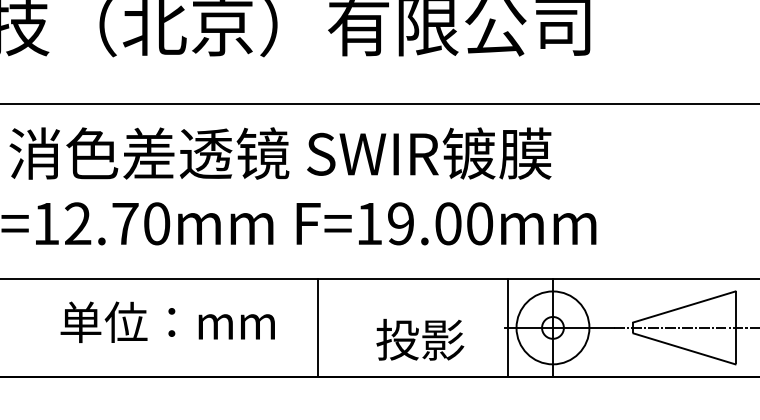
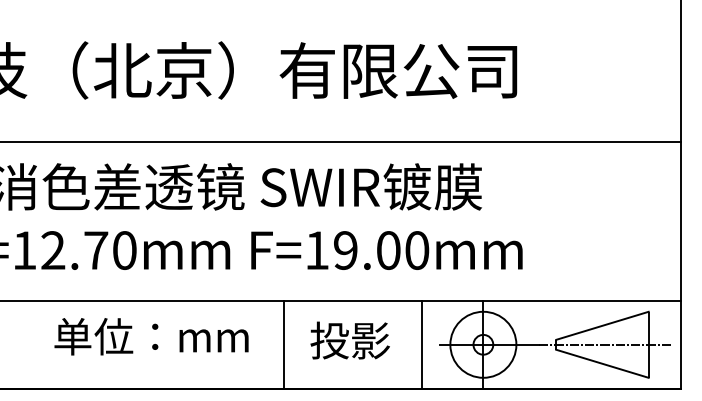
text: (167, 322) -> (151, 336), moved
line: (317, 327) -> (283, 344), moved
line: (507, 327) -> (421, 344), moved
text: (419, 339) -> (349, 340), moved

